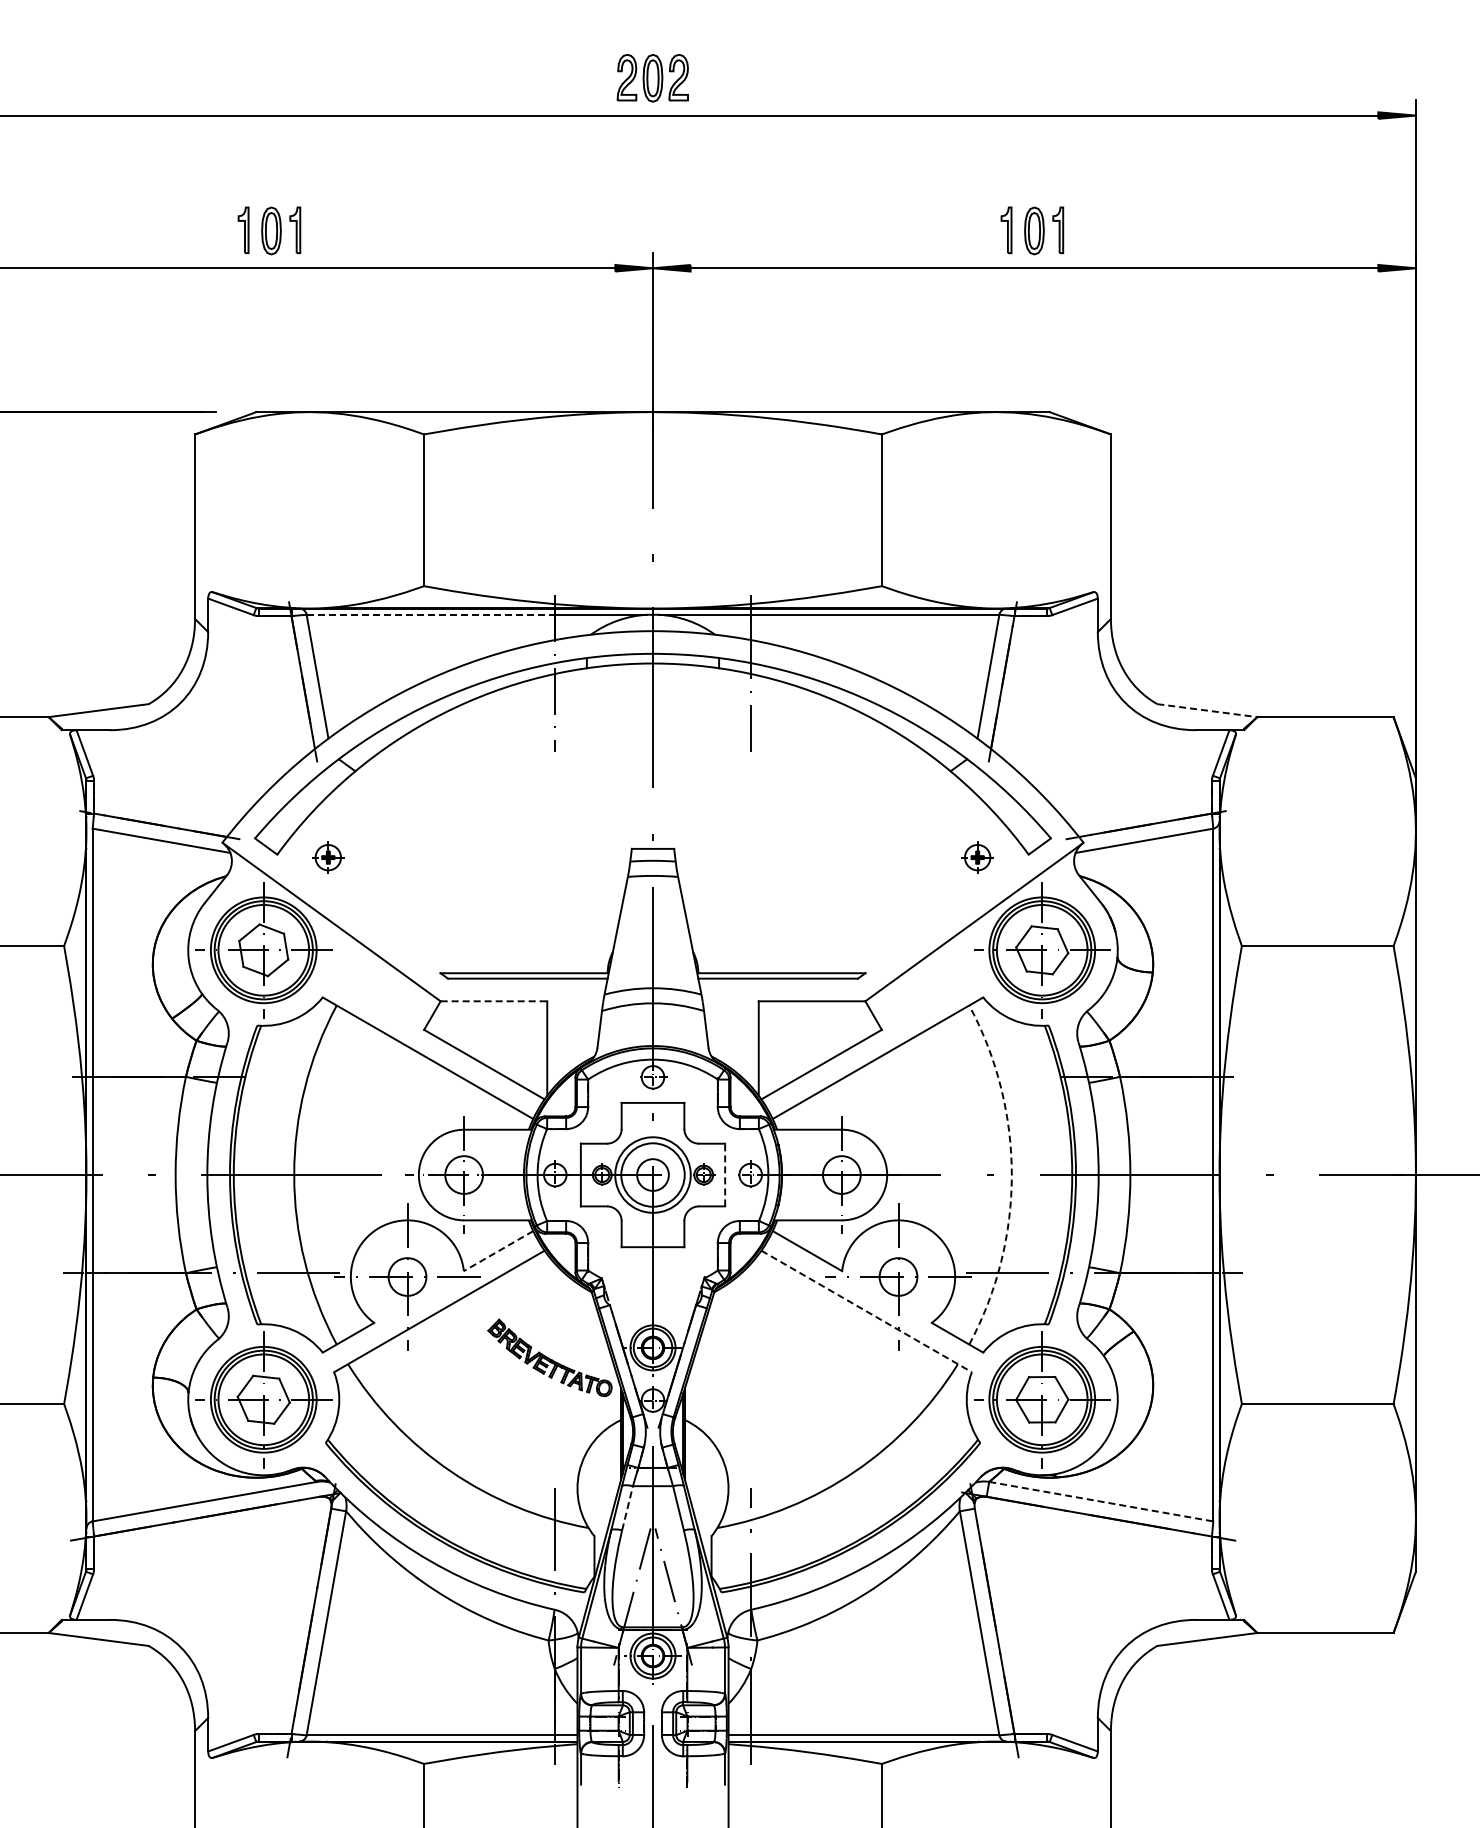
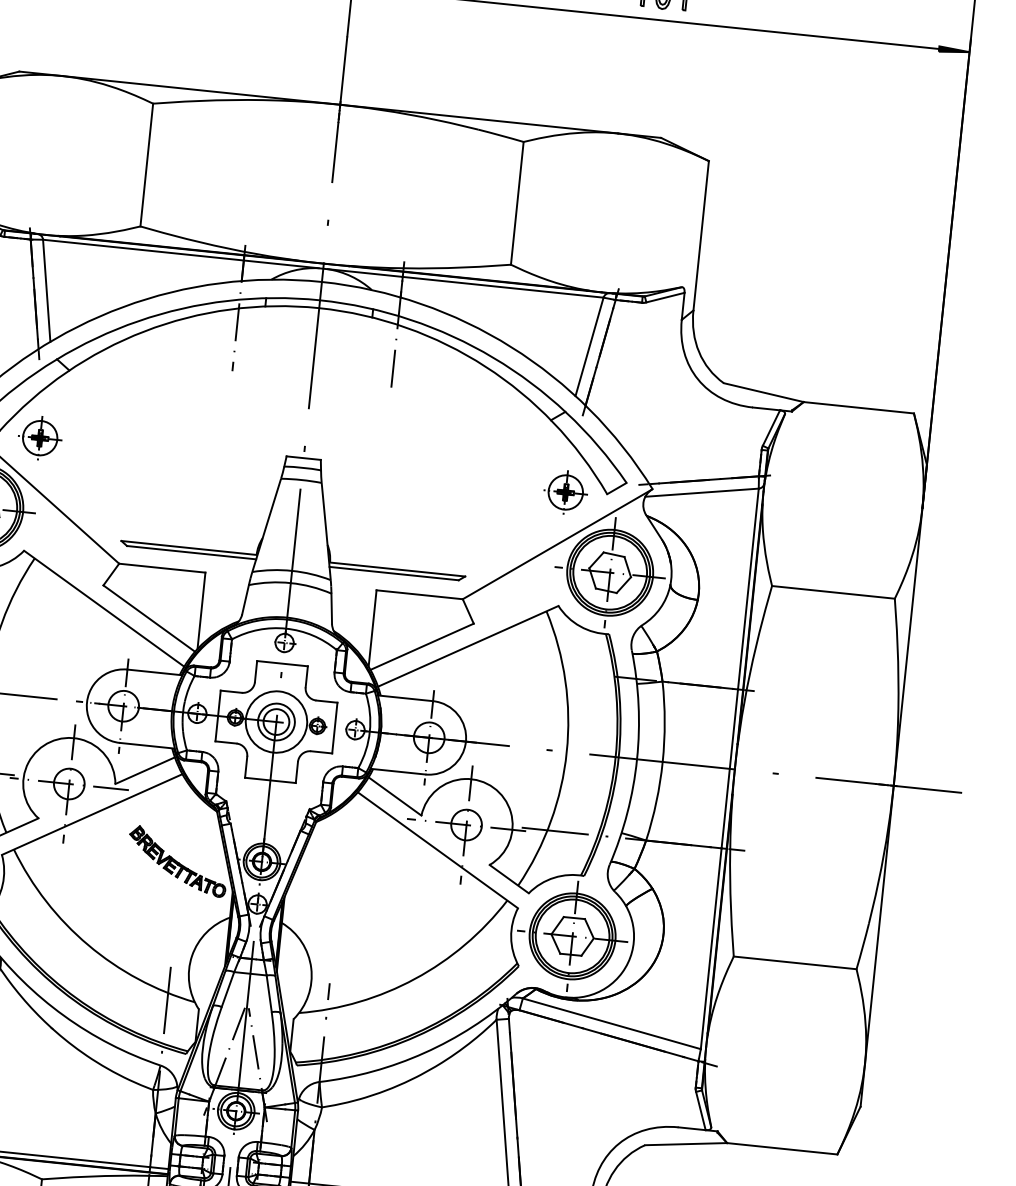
line: (431, 614) -> (144, 249), dashed -> solid
line: (1207, 710) -> (763, 392), dashed -> solid
part: (328, 857) -> (40, 437), size x1.67
part: (977, 857) -> (565, 492), size x1.67
line: (494, 1001) -> (162, 568), dashed -> solid
circle: (652, 1174) -> (276, 721), size x0.71
line: (725, 1174) -> (335, 727), dashed -> solid
arc: (1011, 1175) -> (566, 752), dashed -> solid
line: (498, 1251) -> (145, 770), dashed -> solid
line: (866, 1311) -> (437, 850), dashed -> solid
line: (1101, 1501) -> (612, 1023), dashed -> solid
line: (627, 1508) -> (227, 989), dashed -> solid

